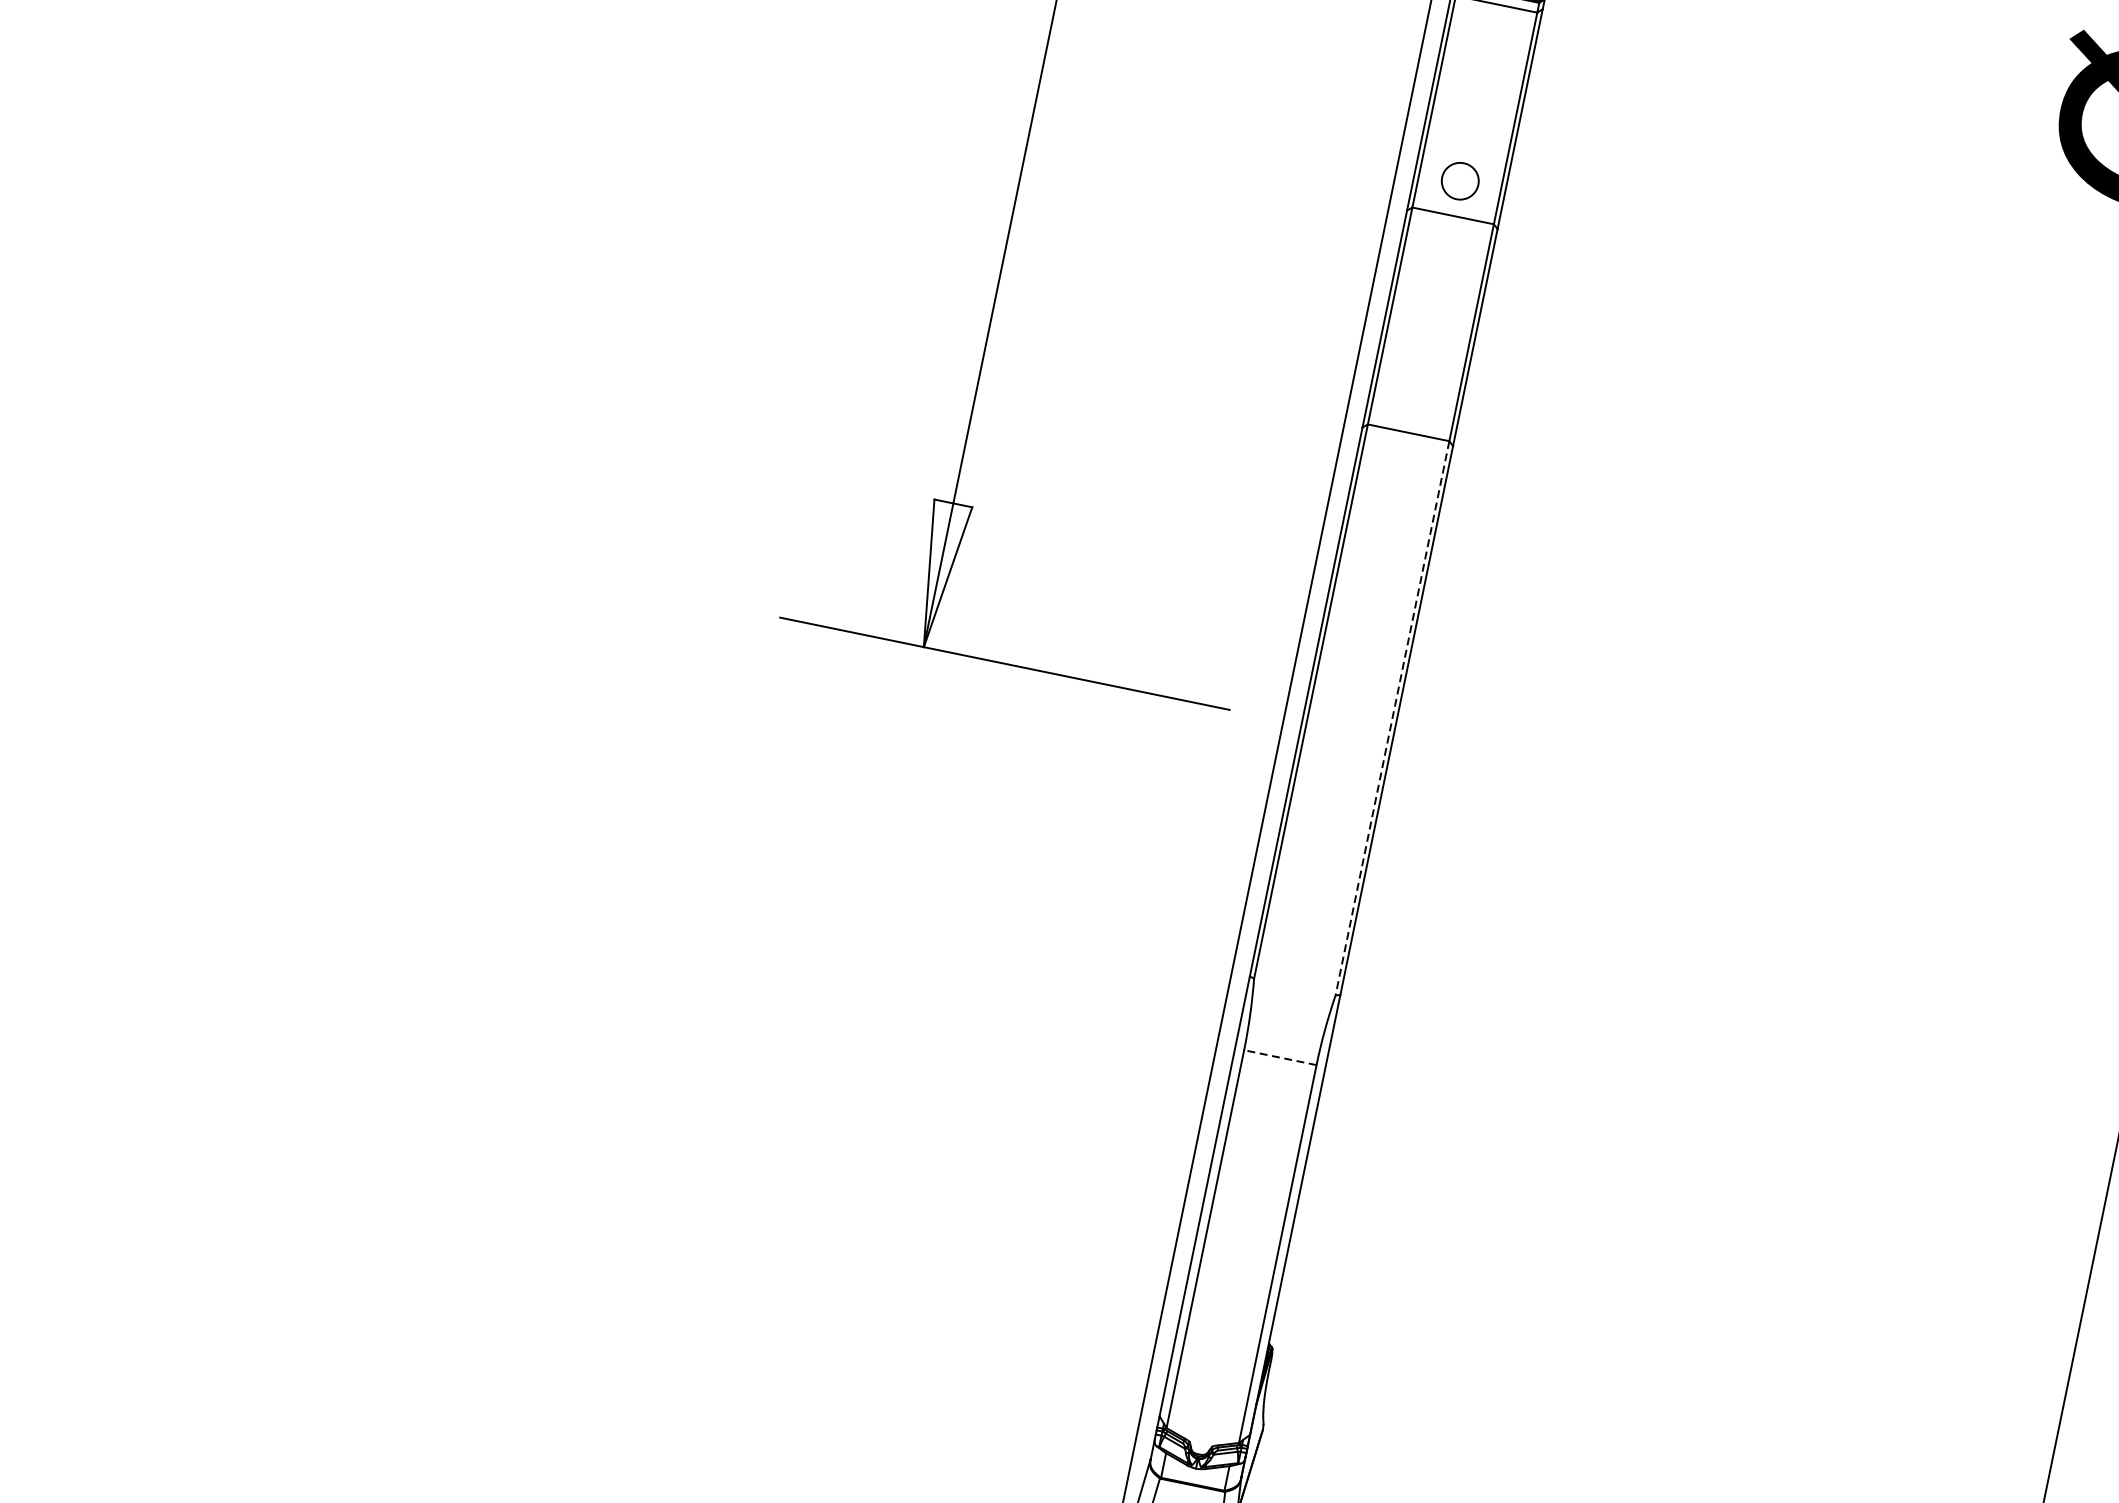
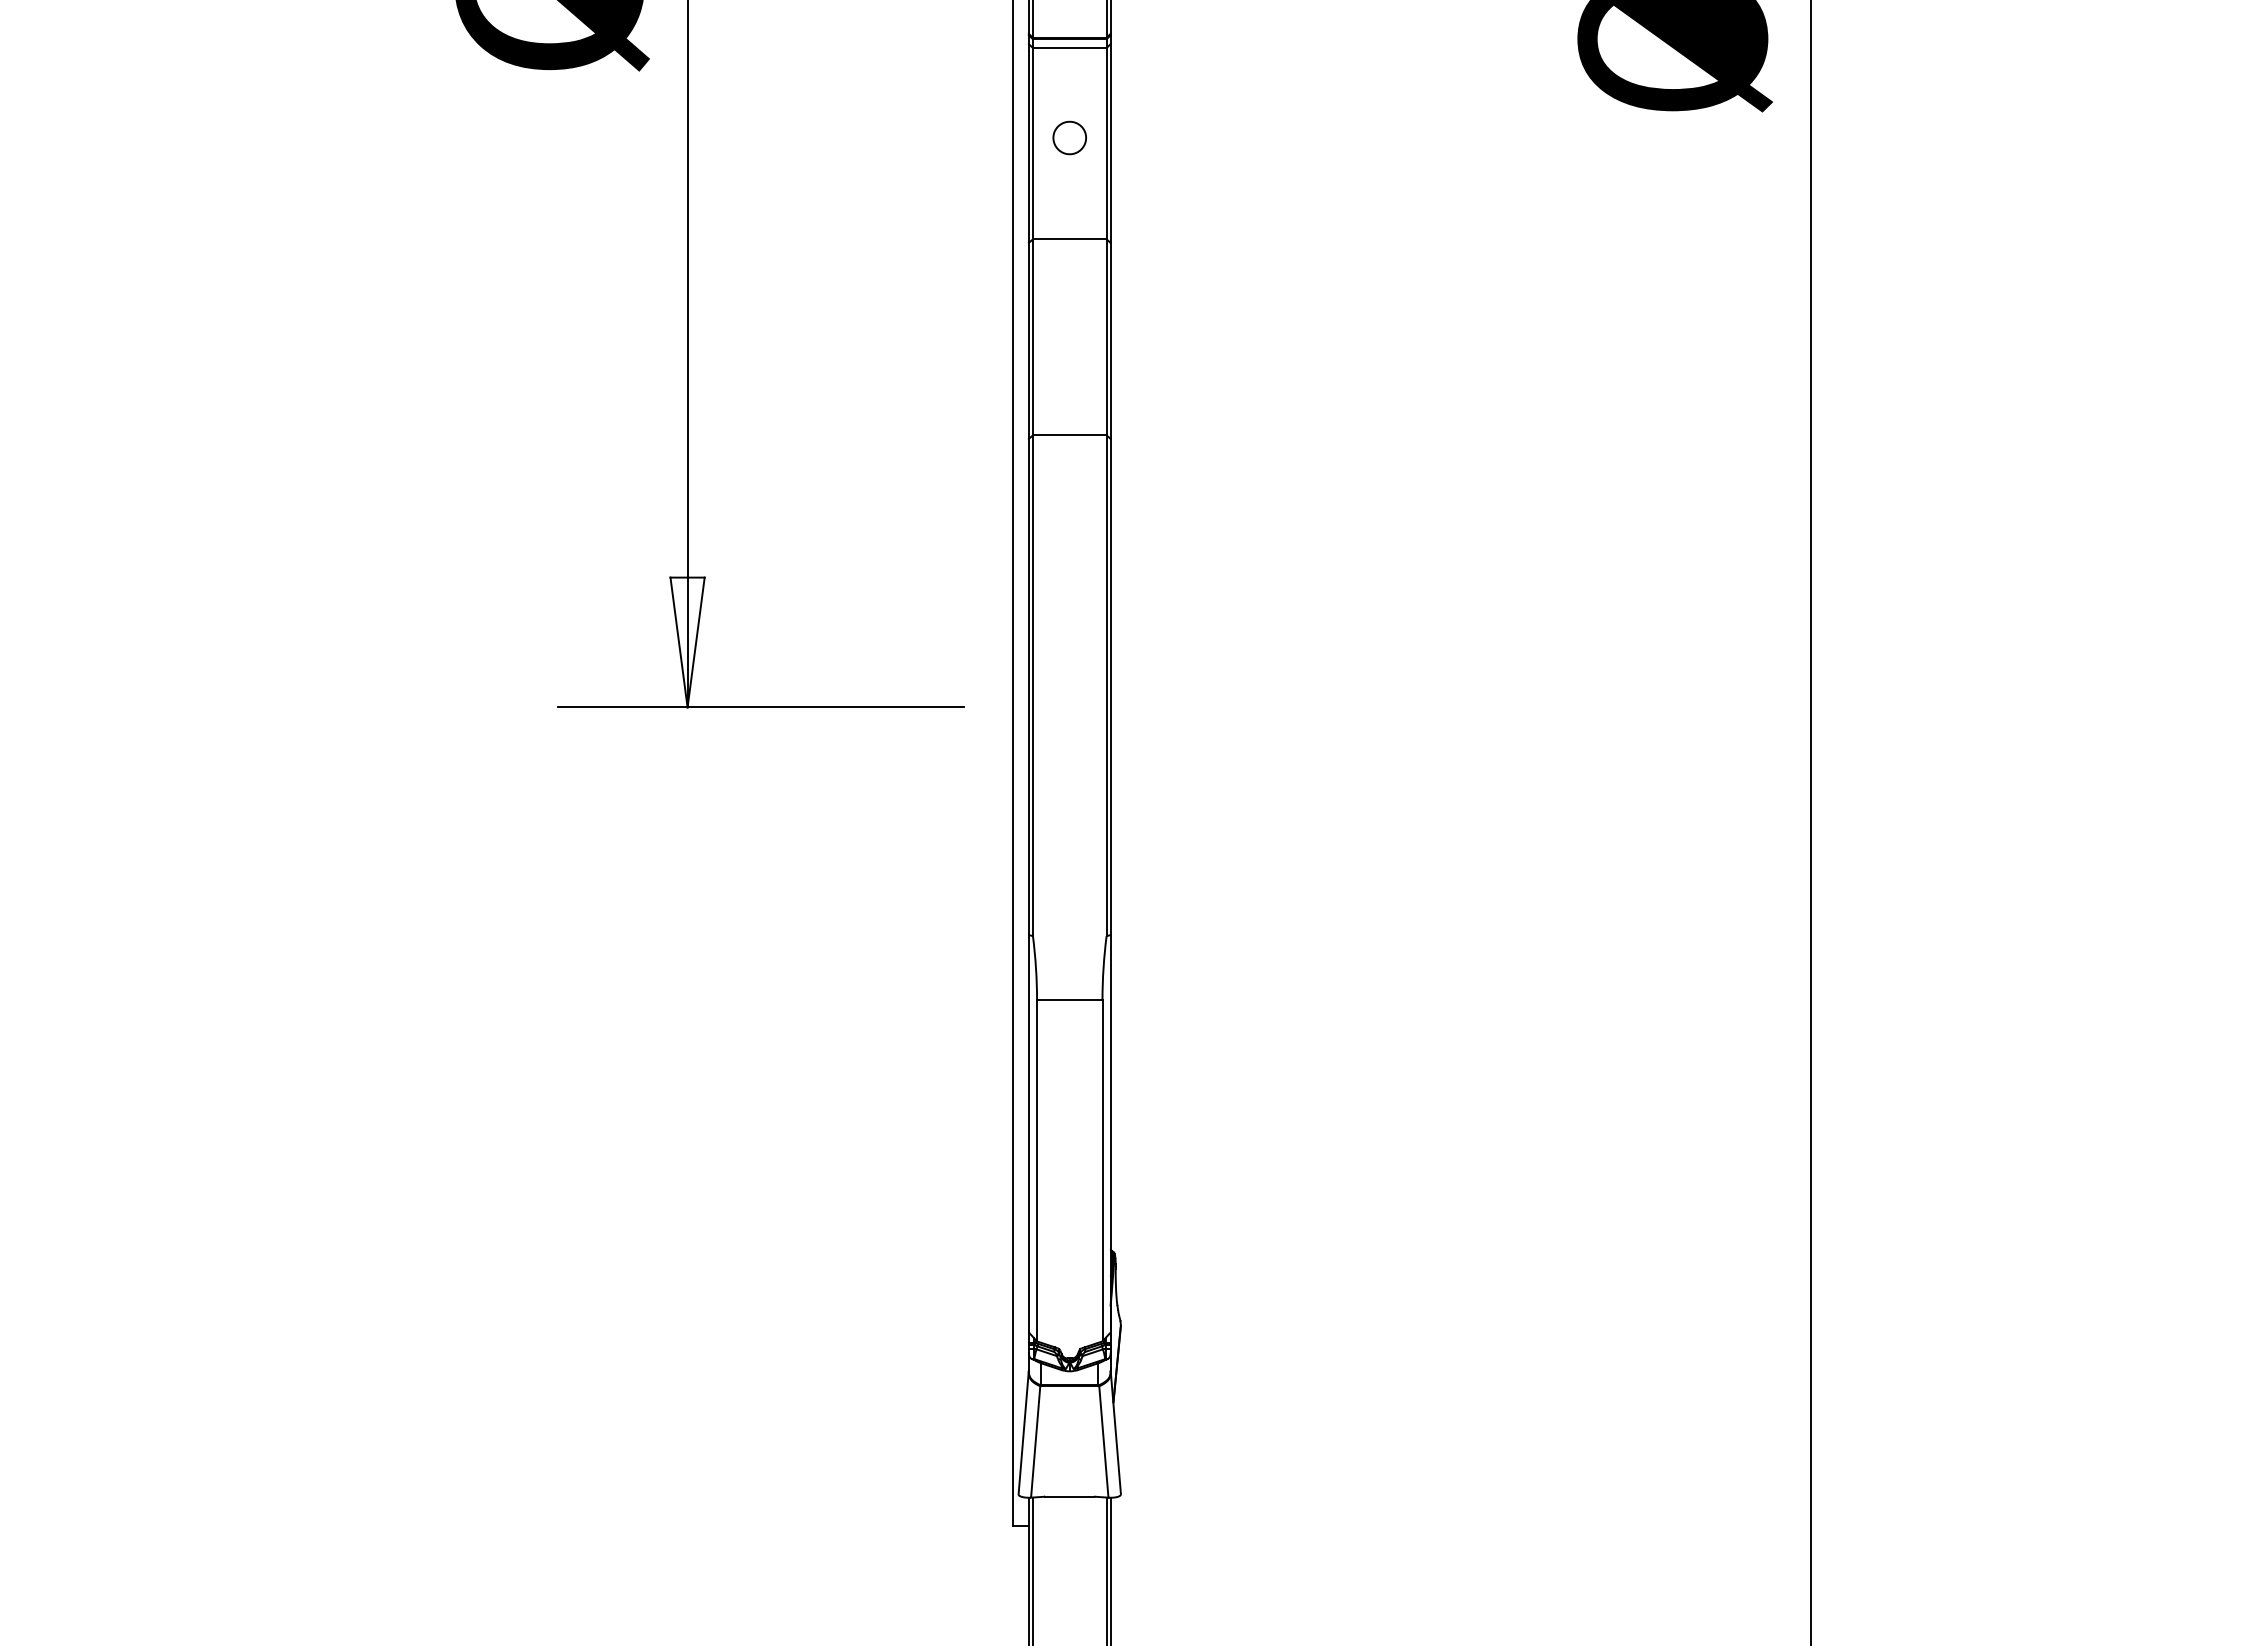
part: (1460, 180) -> (1069, 137), moved
line: (1392, 719) -> (1106, 686), dashed -> solid
line: (1279, 1058) -> (1069, 1000), dashed -> solid

